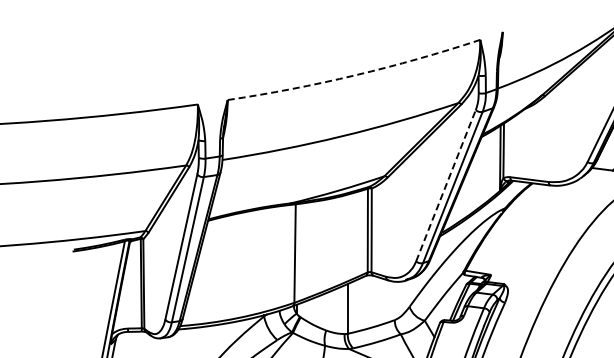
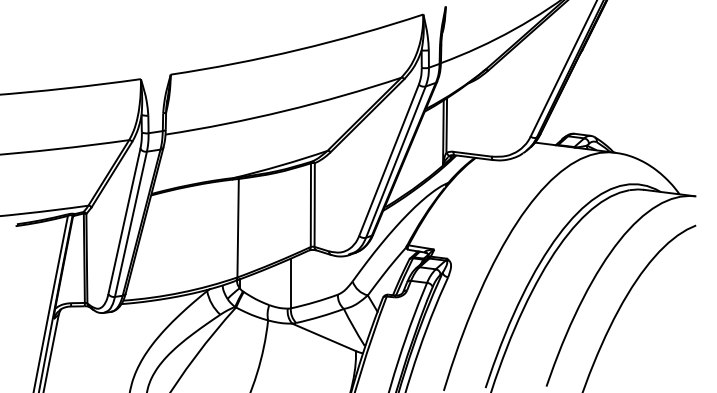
arc: (355, 74) -> (298, 49), dashed -> solid
line: (446, 184) -> (389, 159), dashed -> solid

